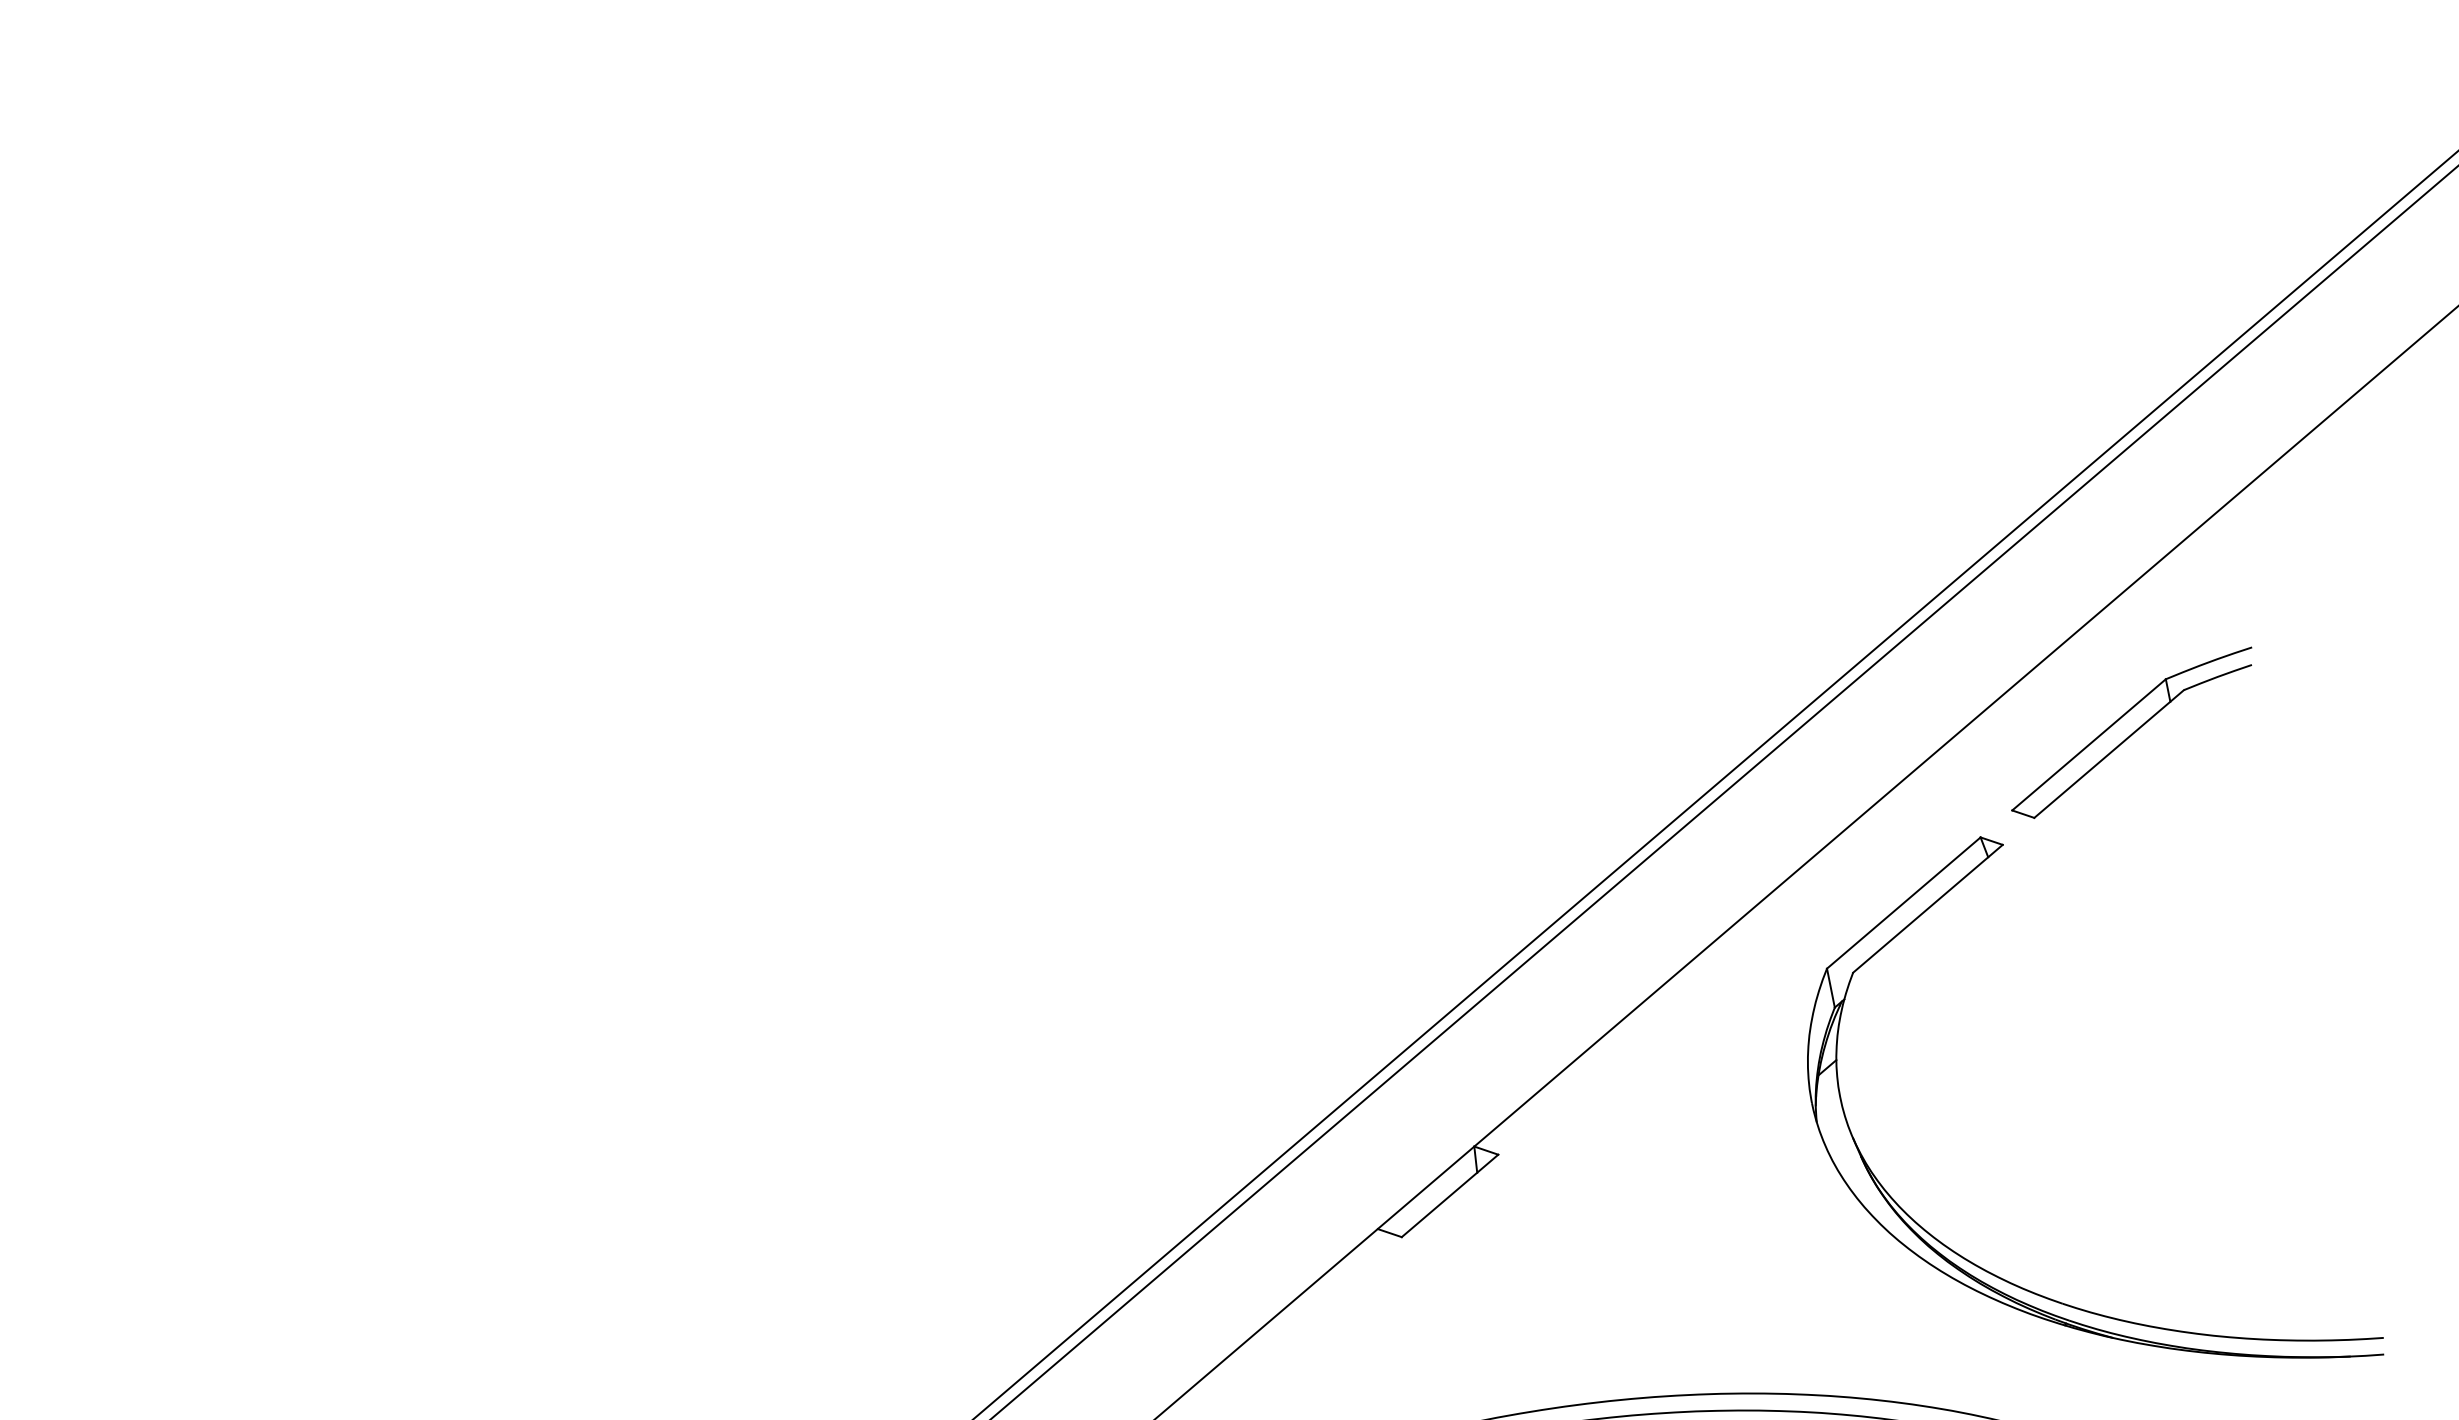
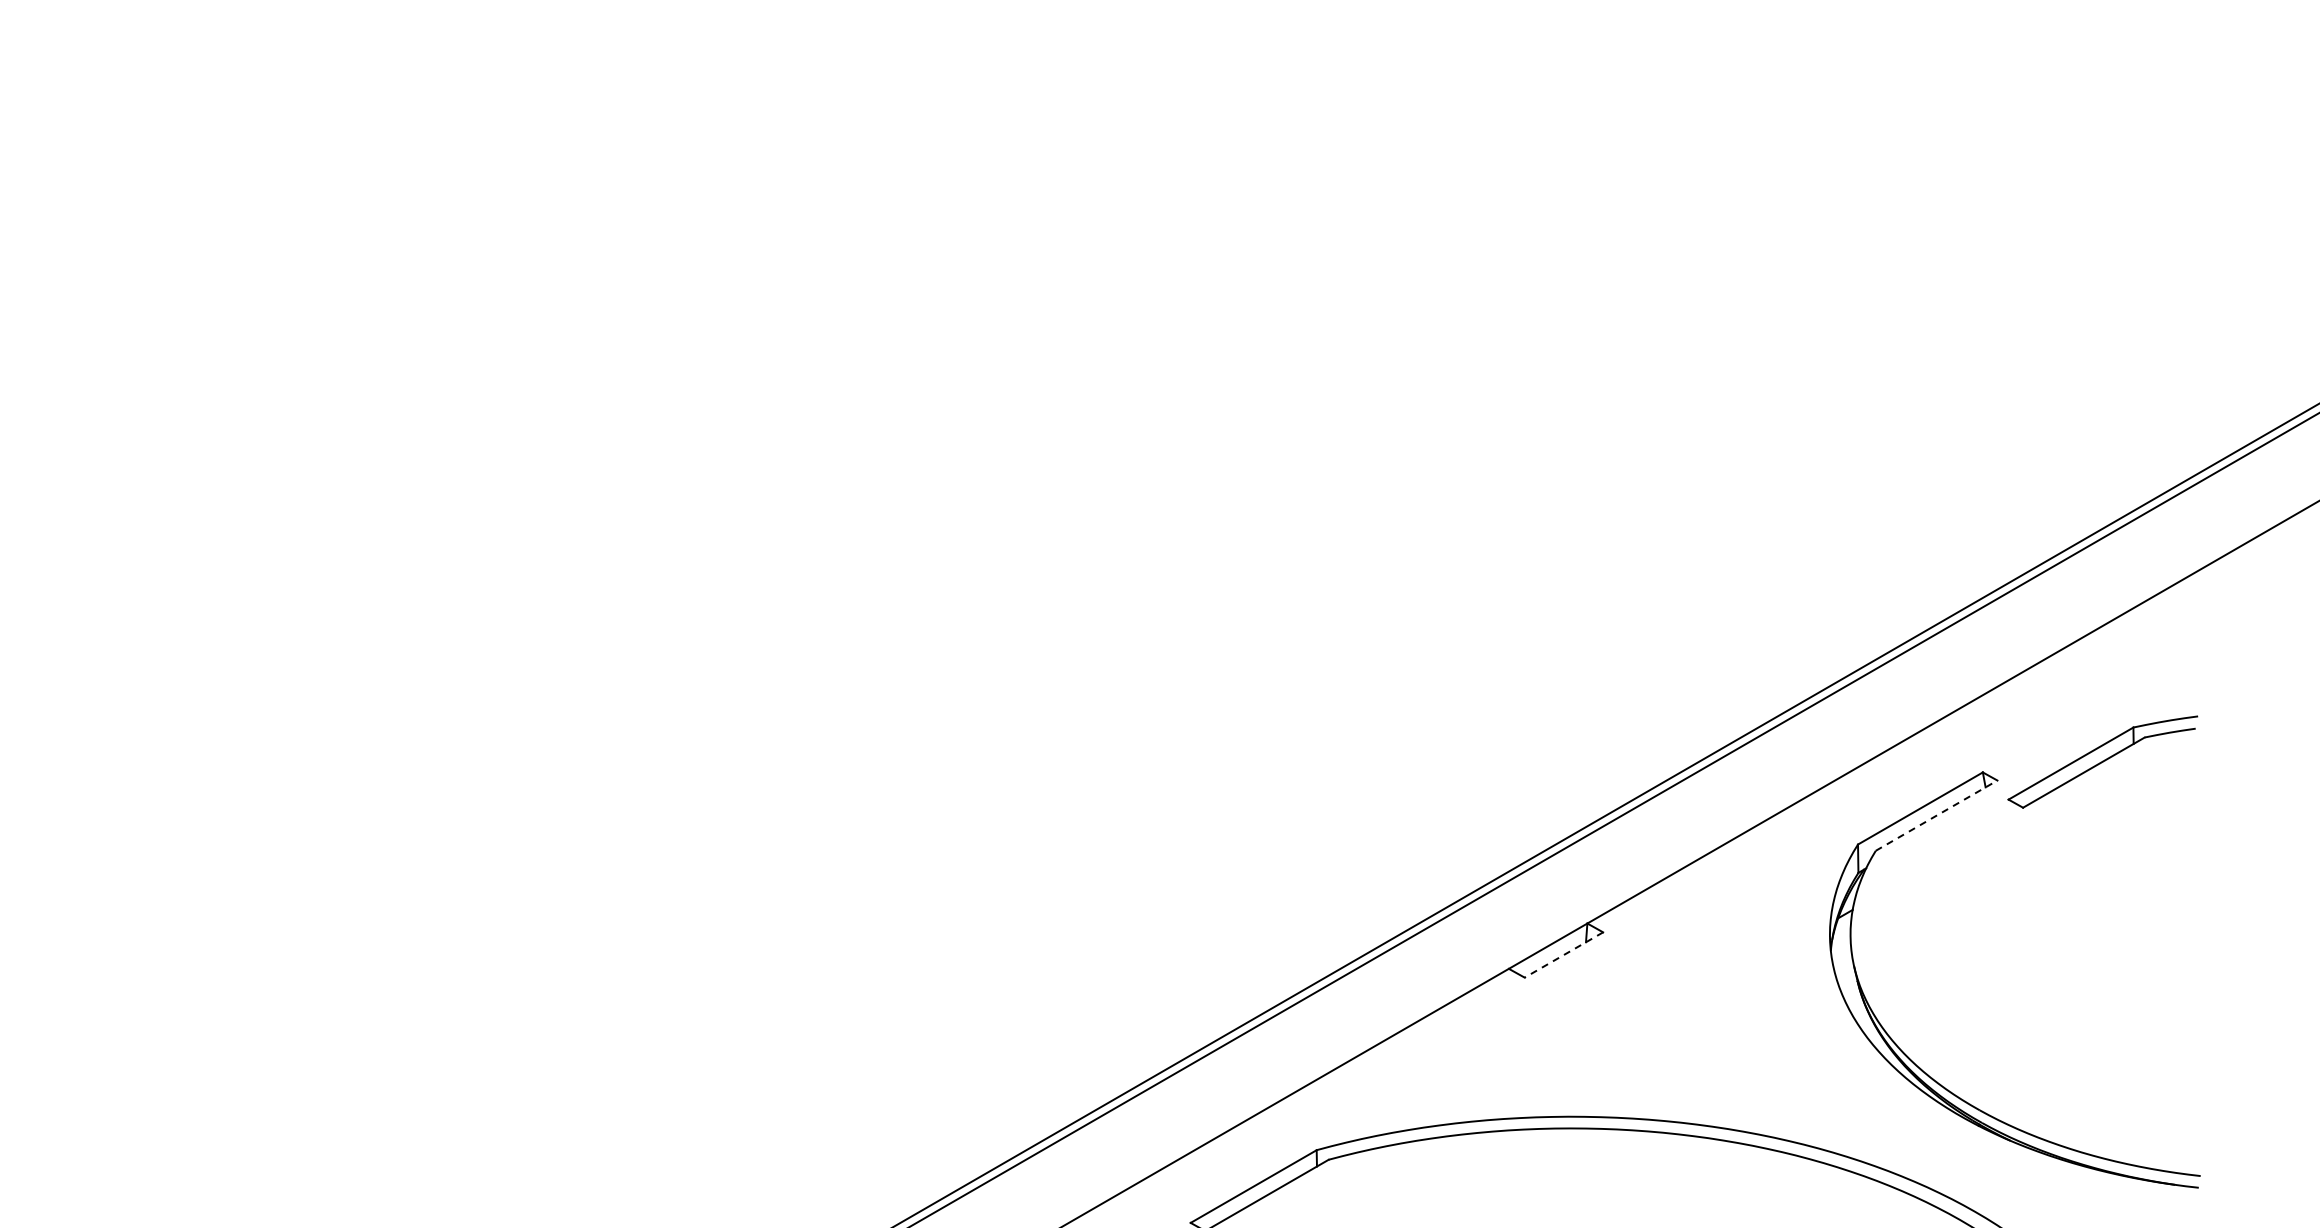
part: (2131, 733) -> (2102, 761), moved
line: (1929, 908) -> (1937, 815), solid -> dashed
line: (1449, 1196) -> (1563, 955), solid -> dashed

